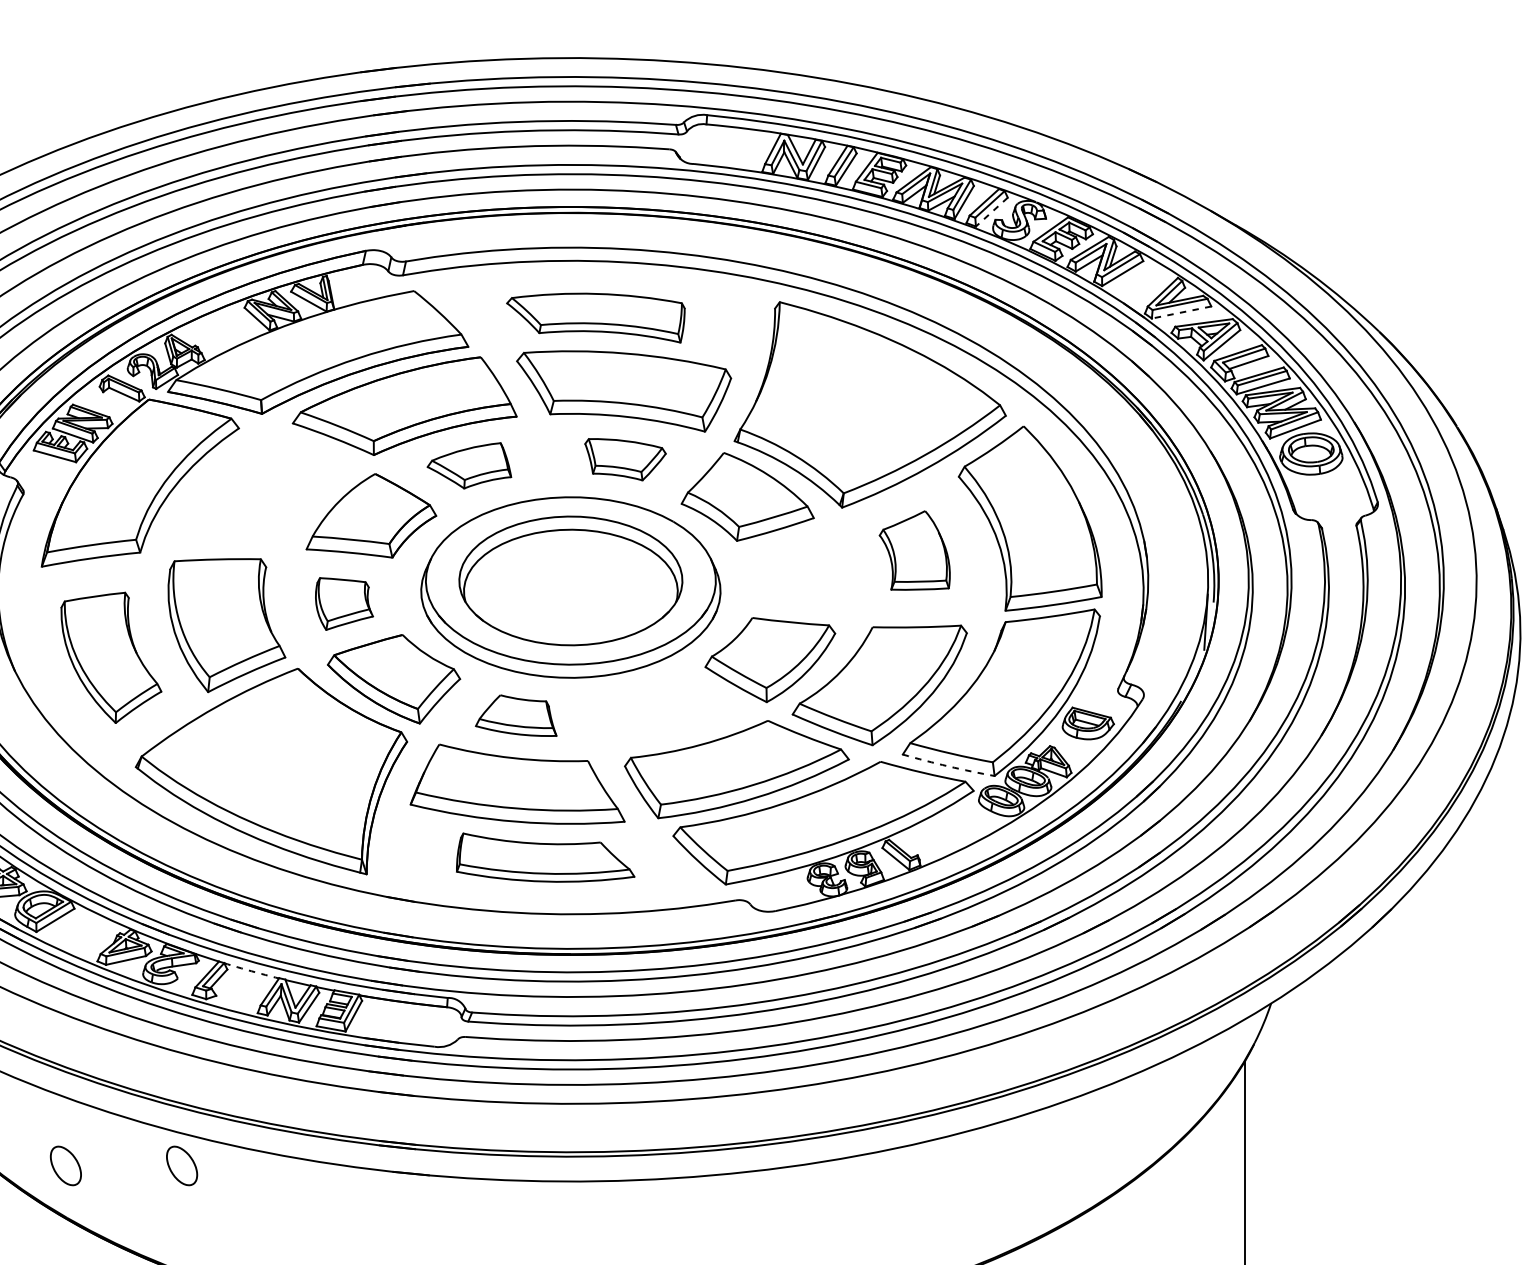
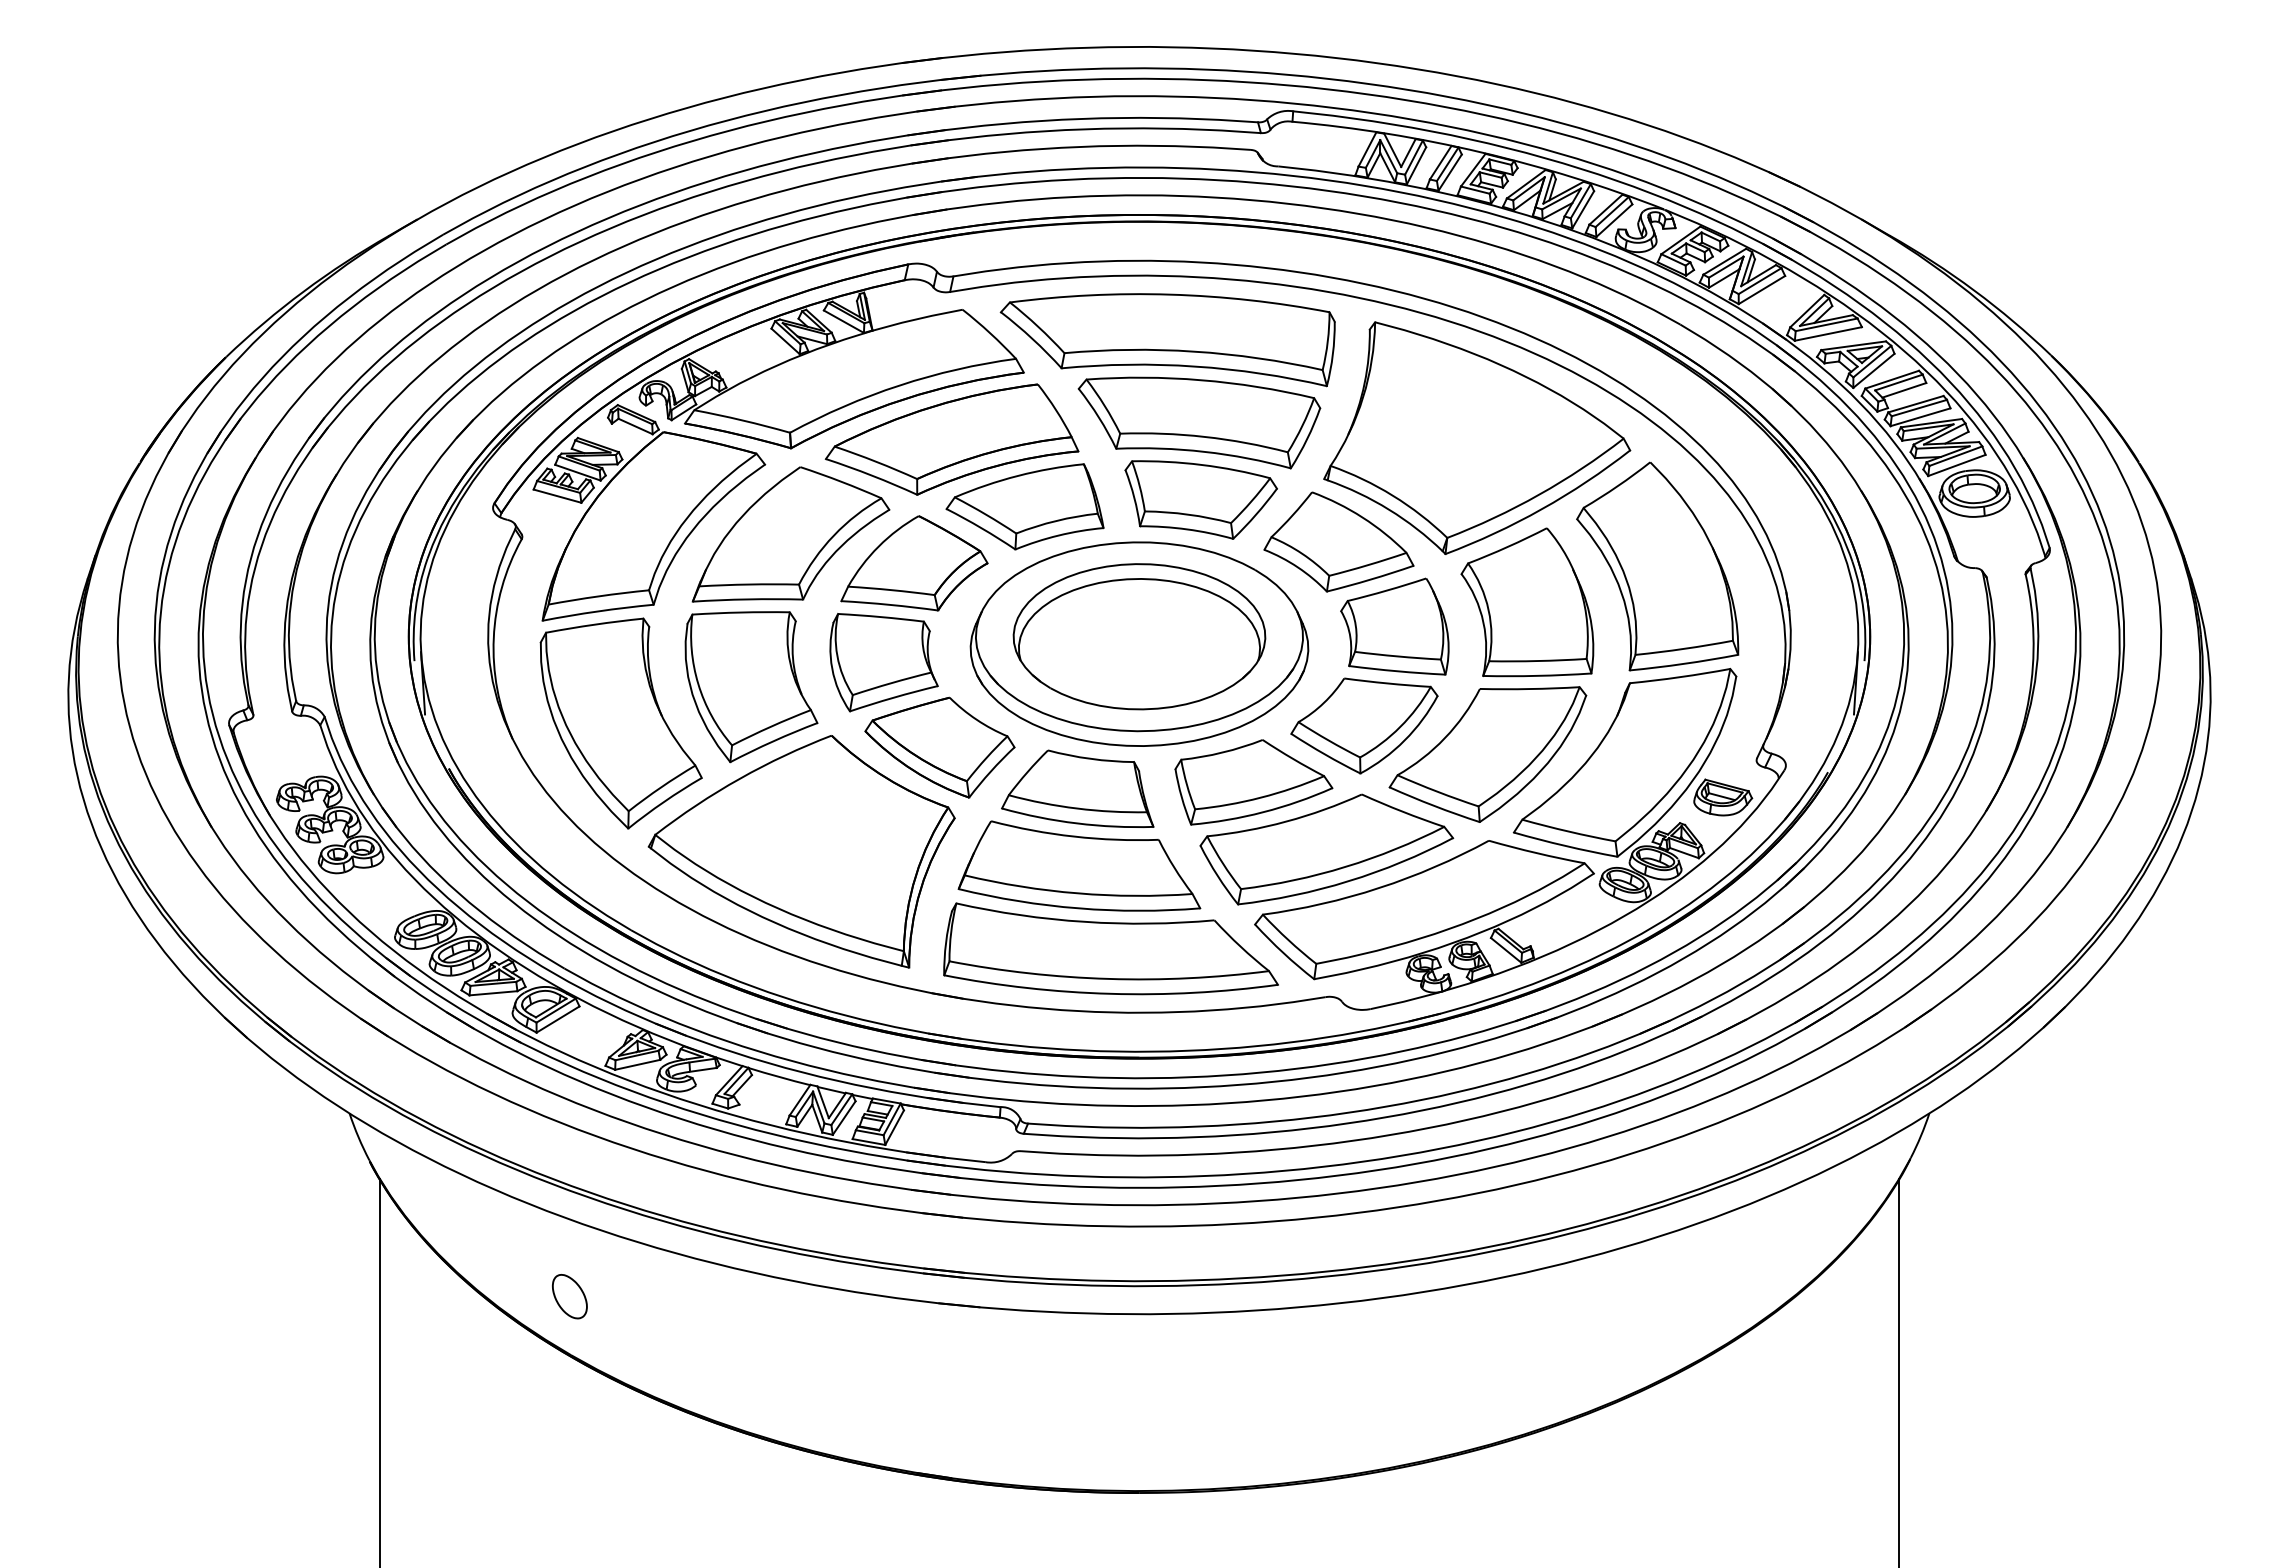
line: (991, 212) -> (1614, 221), dashed -> solid
line: (1180, 313) -> (1827, 334), dashed -> solid
part: (595, 318) -> (1167, 340), size x1.67
part: (624, 459) -> (1200, 499), size x1.67
part: (468, 465) -> (1024, 506), size x1.67
part: (261, 490) -> (790, 534), added
part: (914, 550) -> (1527, 602), size x1.67
part: (796, 571) -> (1394, 626), added
part: (343, 603) -> (883, 662), size x1.67
part: (110, 657) -> (620, 723), size x1.43
part: (671, 710) -> (1253, 782), added
part: (515, 715) -> (1077, 788), size x1.67
arc: (948, 766) -> (1565, 845), dashed -> solid
part: (545, 857) -> (1110, 948), size x1.67
arc: (251, 971) -> (779, 1077), dashed -> solid
part: (181, 1165) -> (700, 1296), removed

